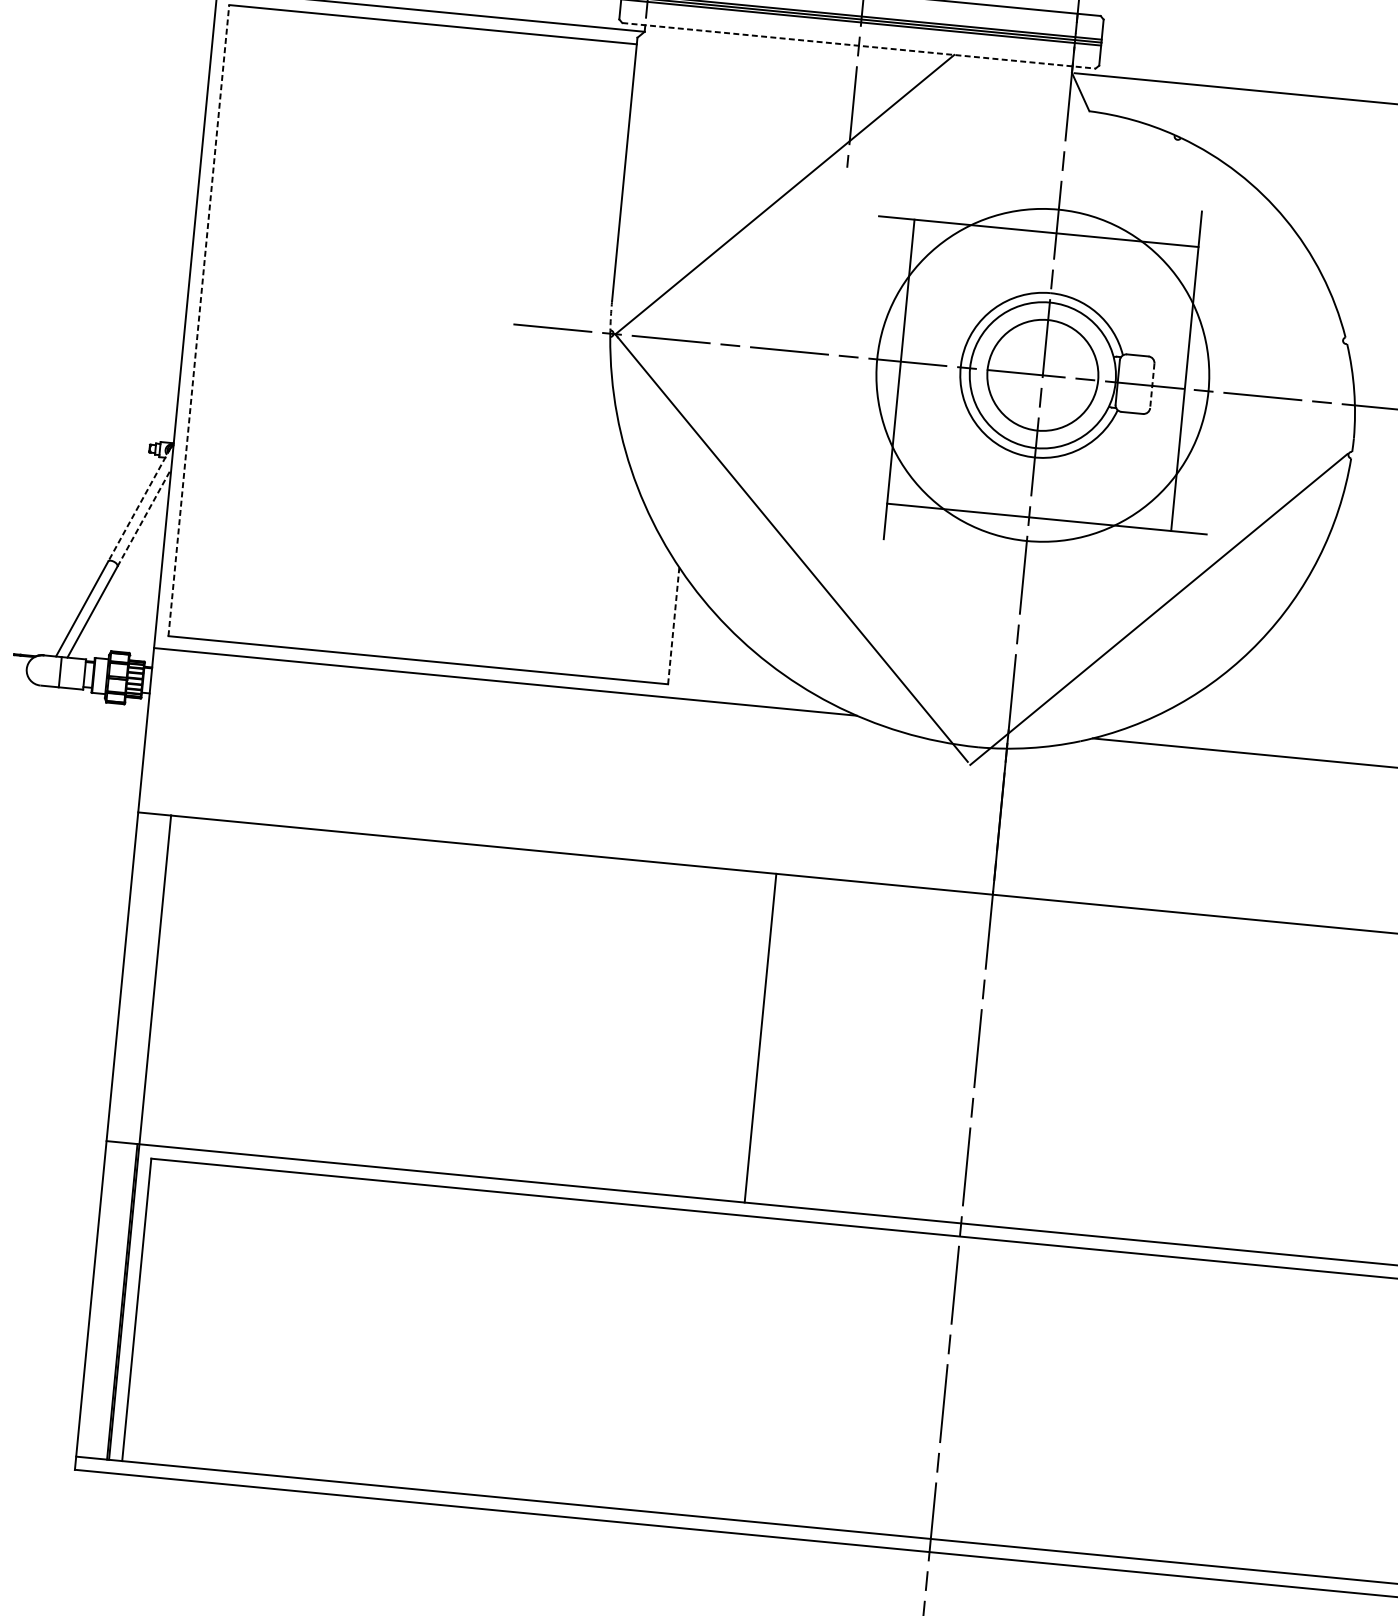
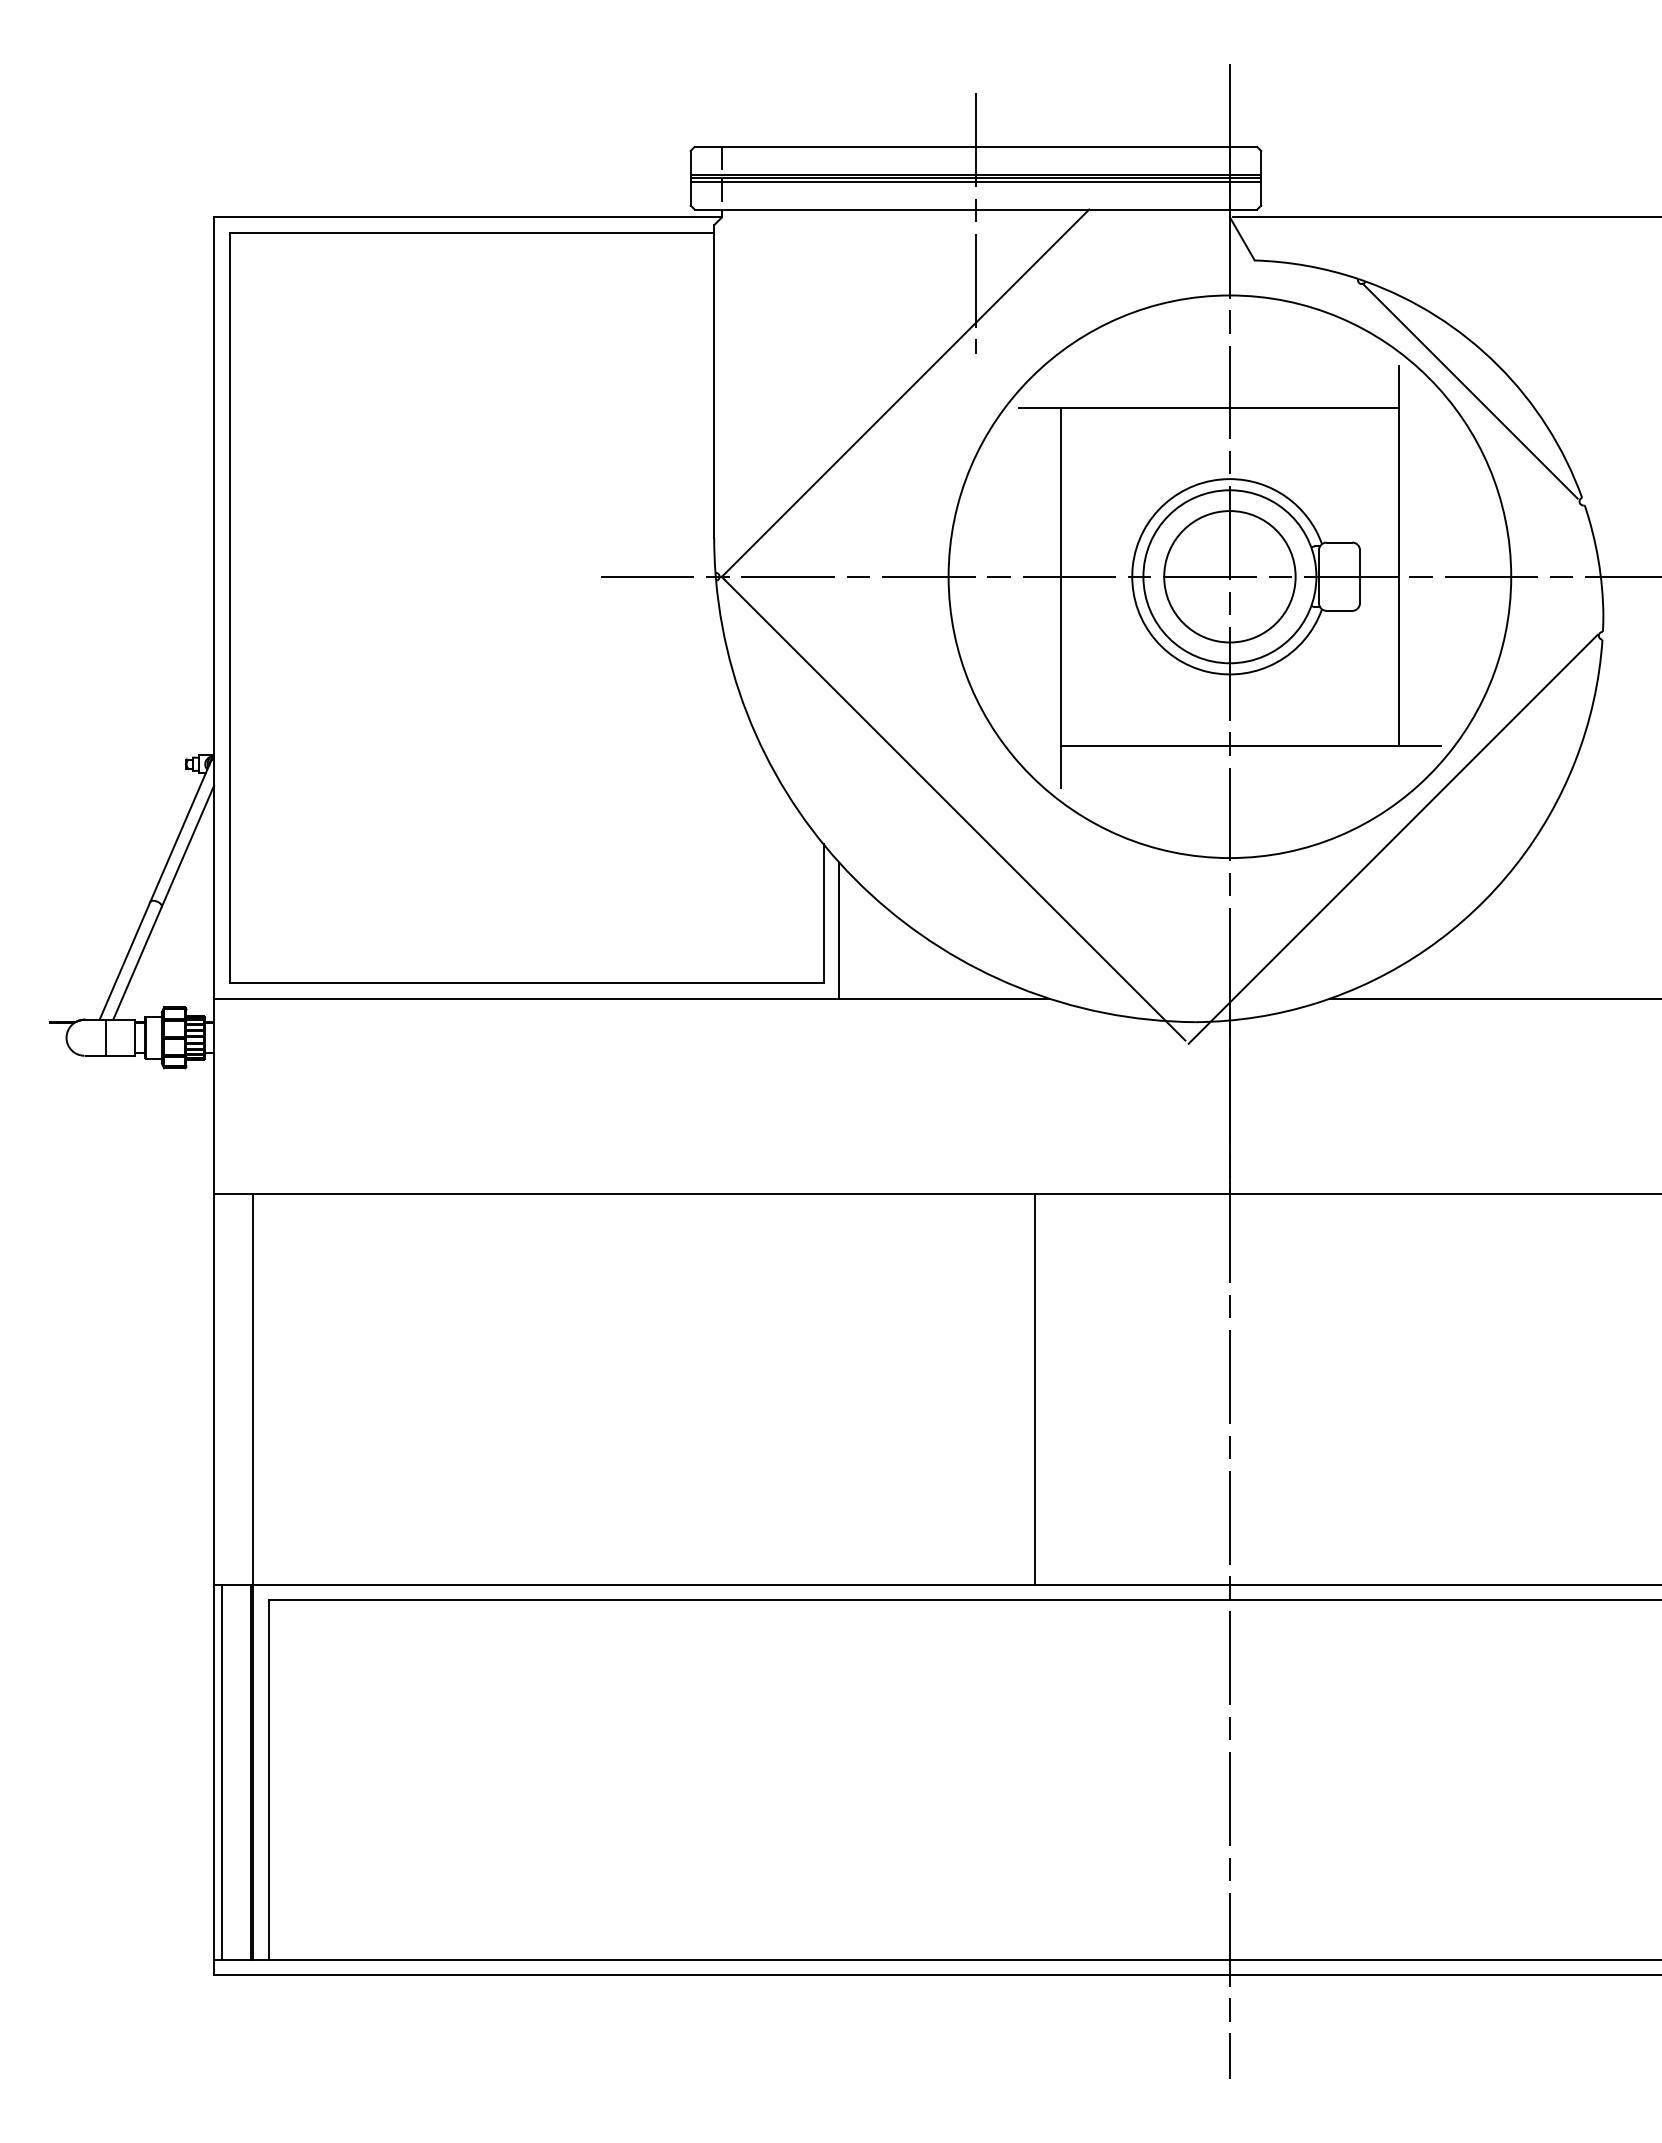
line: (859, 45) -> (976, 209), dashed -> solid
line: (1259, 238) -> (1469, 390), added
arc: (610, 315) -> (714, 555), dashed -> solid
line: (198, 320) -> (229, 607), dashed -> solid
circle: (1042, 375) -> (1229, 576), size x1.43
line: (1152, 386) -> (1360, 577), dashed -> solid
line: (139, 505) -> (180, 832), dashed -> solid
line: (144, 517) -> (187, 846), dashed -> solid
line: (673, 625) -> (823, 913), dashed -> solid
line: (685, 641) -> (839, 930), added
line: (760, 1038) -> (1034, 1389), moved
line: (97, 1298) -> (221, 1771), added

